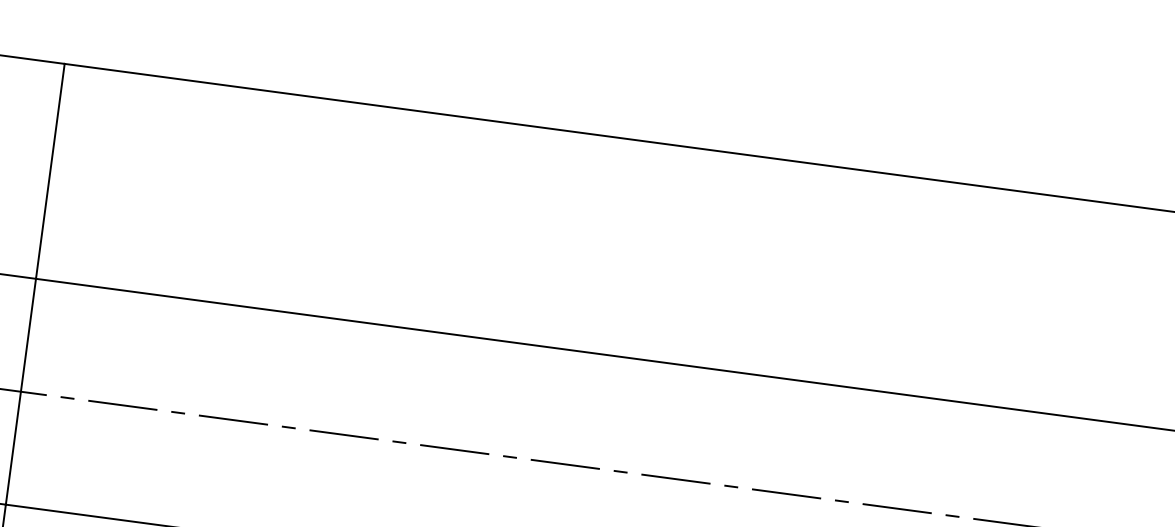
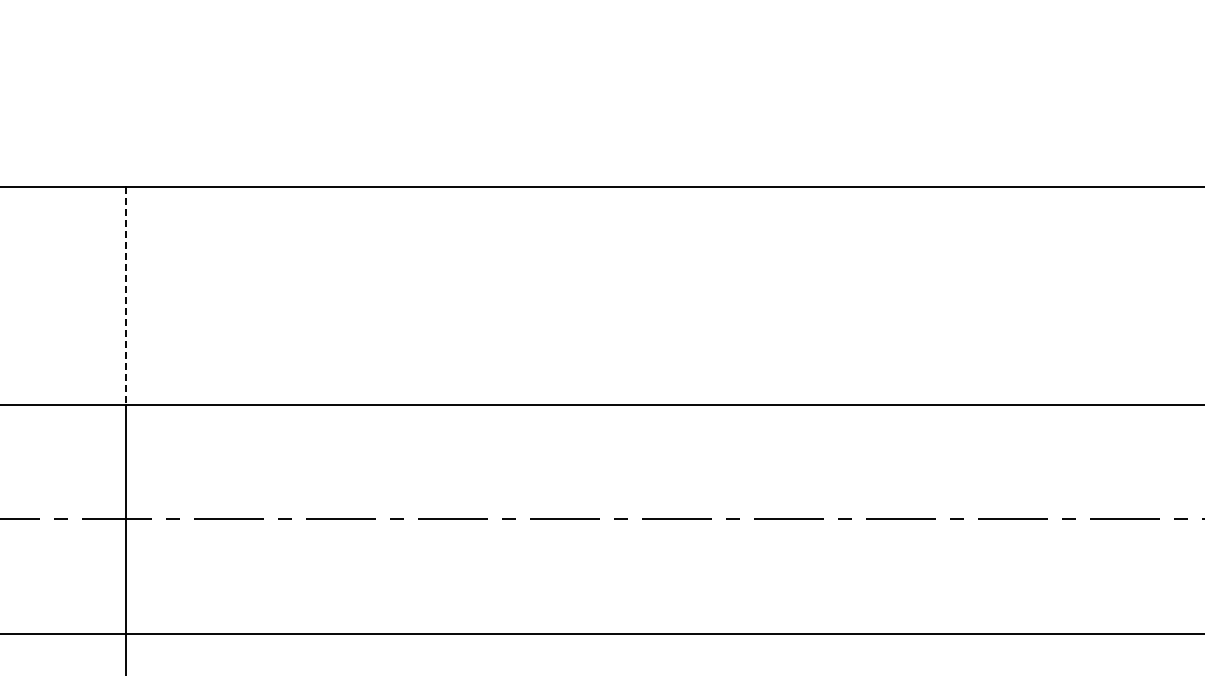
line: (50, 171) -> (125, 296), solid -> dashed

